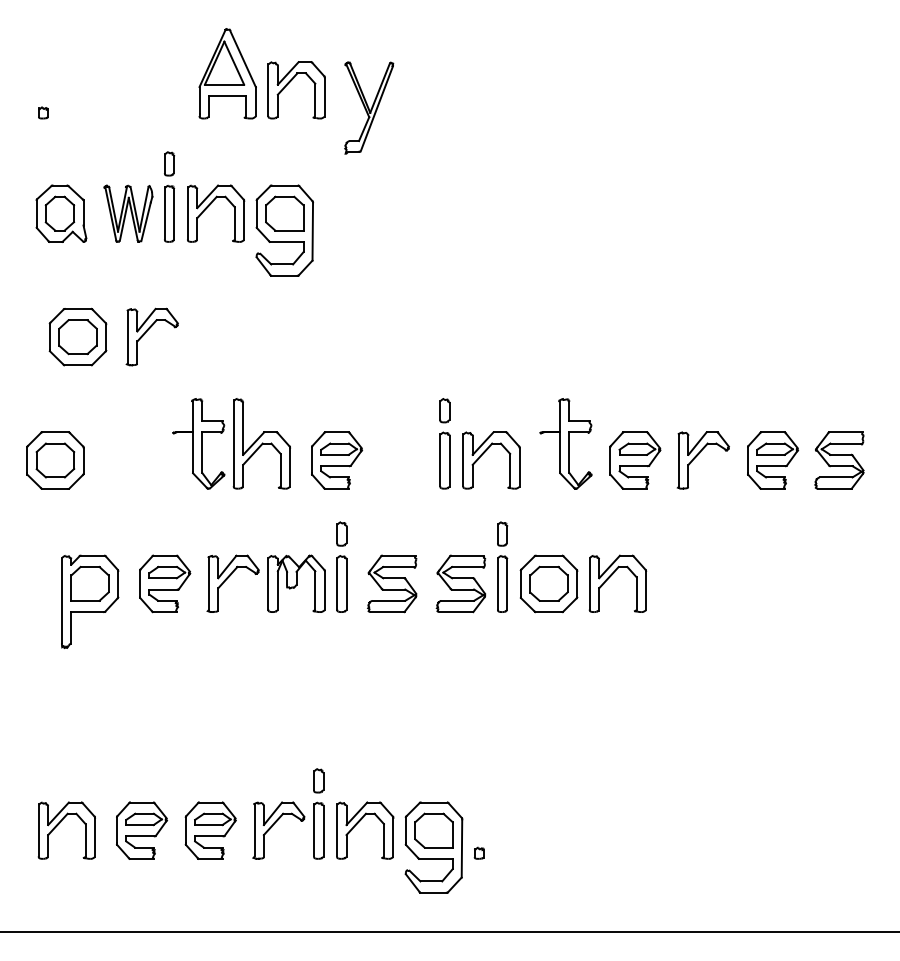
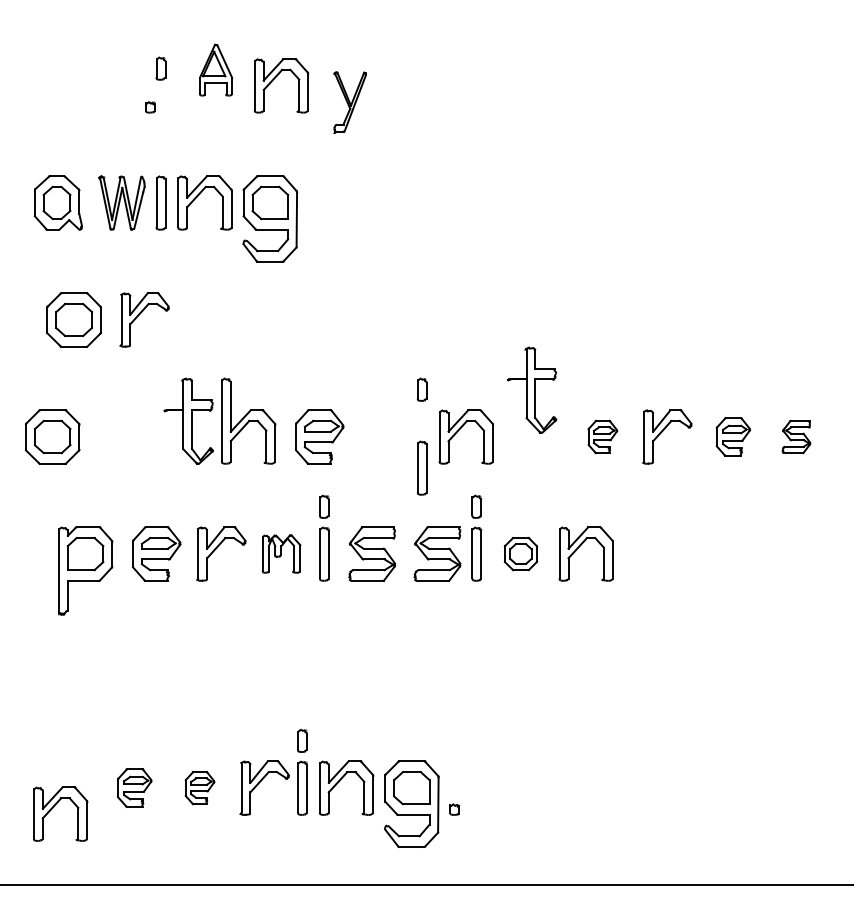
part: (227, 73) -> (215, 69), size x0.6
part: (368, 107) -> (349, 102), size x0.7
part: (43, 113) -> (150, 107), moved
part: (169, 163) -> (160, 68), moved
part: (566, 443) -> (532, 389), moved
part: (445, 459) -> (422, 467), moved
part: (635, 459) -> (602, 436), size x0.6
part: (773, 459) -> (733, 436), size x0.7
part: (839, 459) -> (796, 436), size x0.6
part: (296, 583) -> (281, 553), size x0.7
part: (548, 583) -> (520, 553), size x0.6
part: (60, 823) -> (54, 807), moved
part: (141, 829) -> (134, 787), size x0.7
part: (210, 829) -> (199, 787), size x0.6

